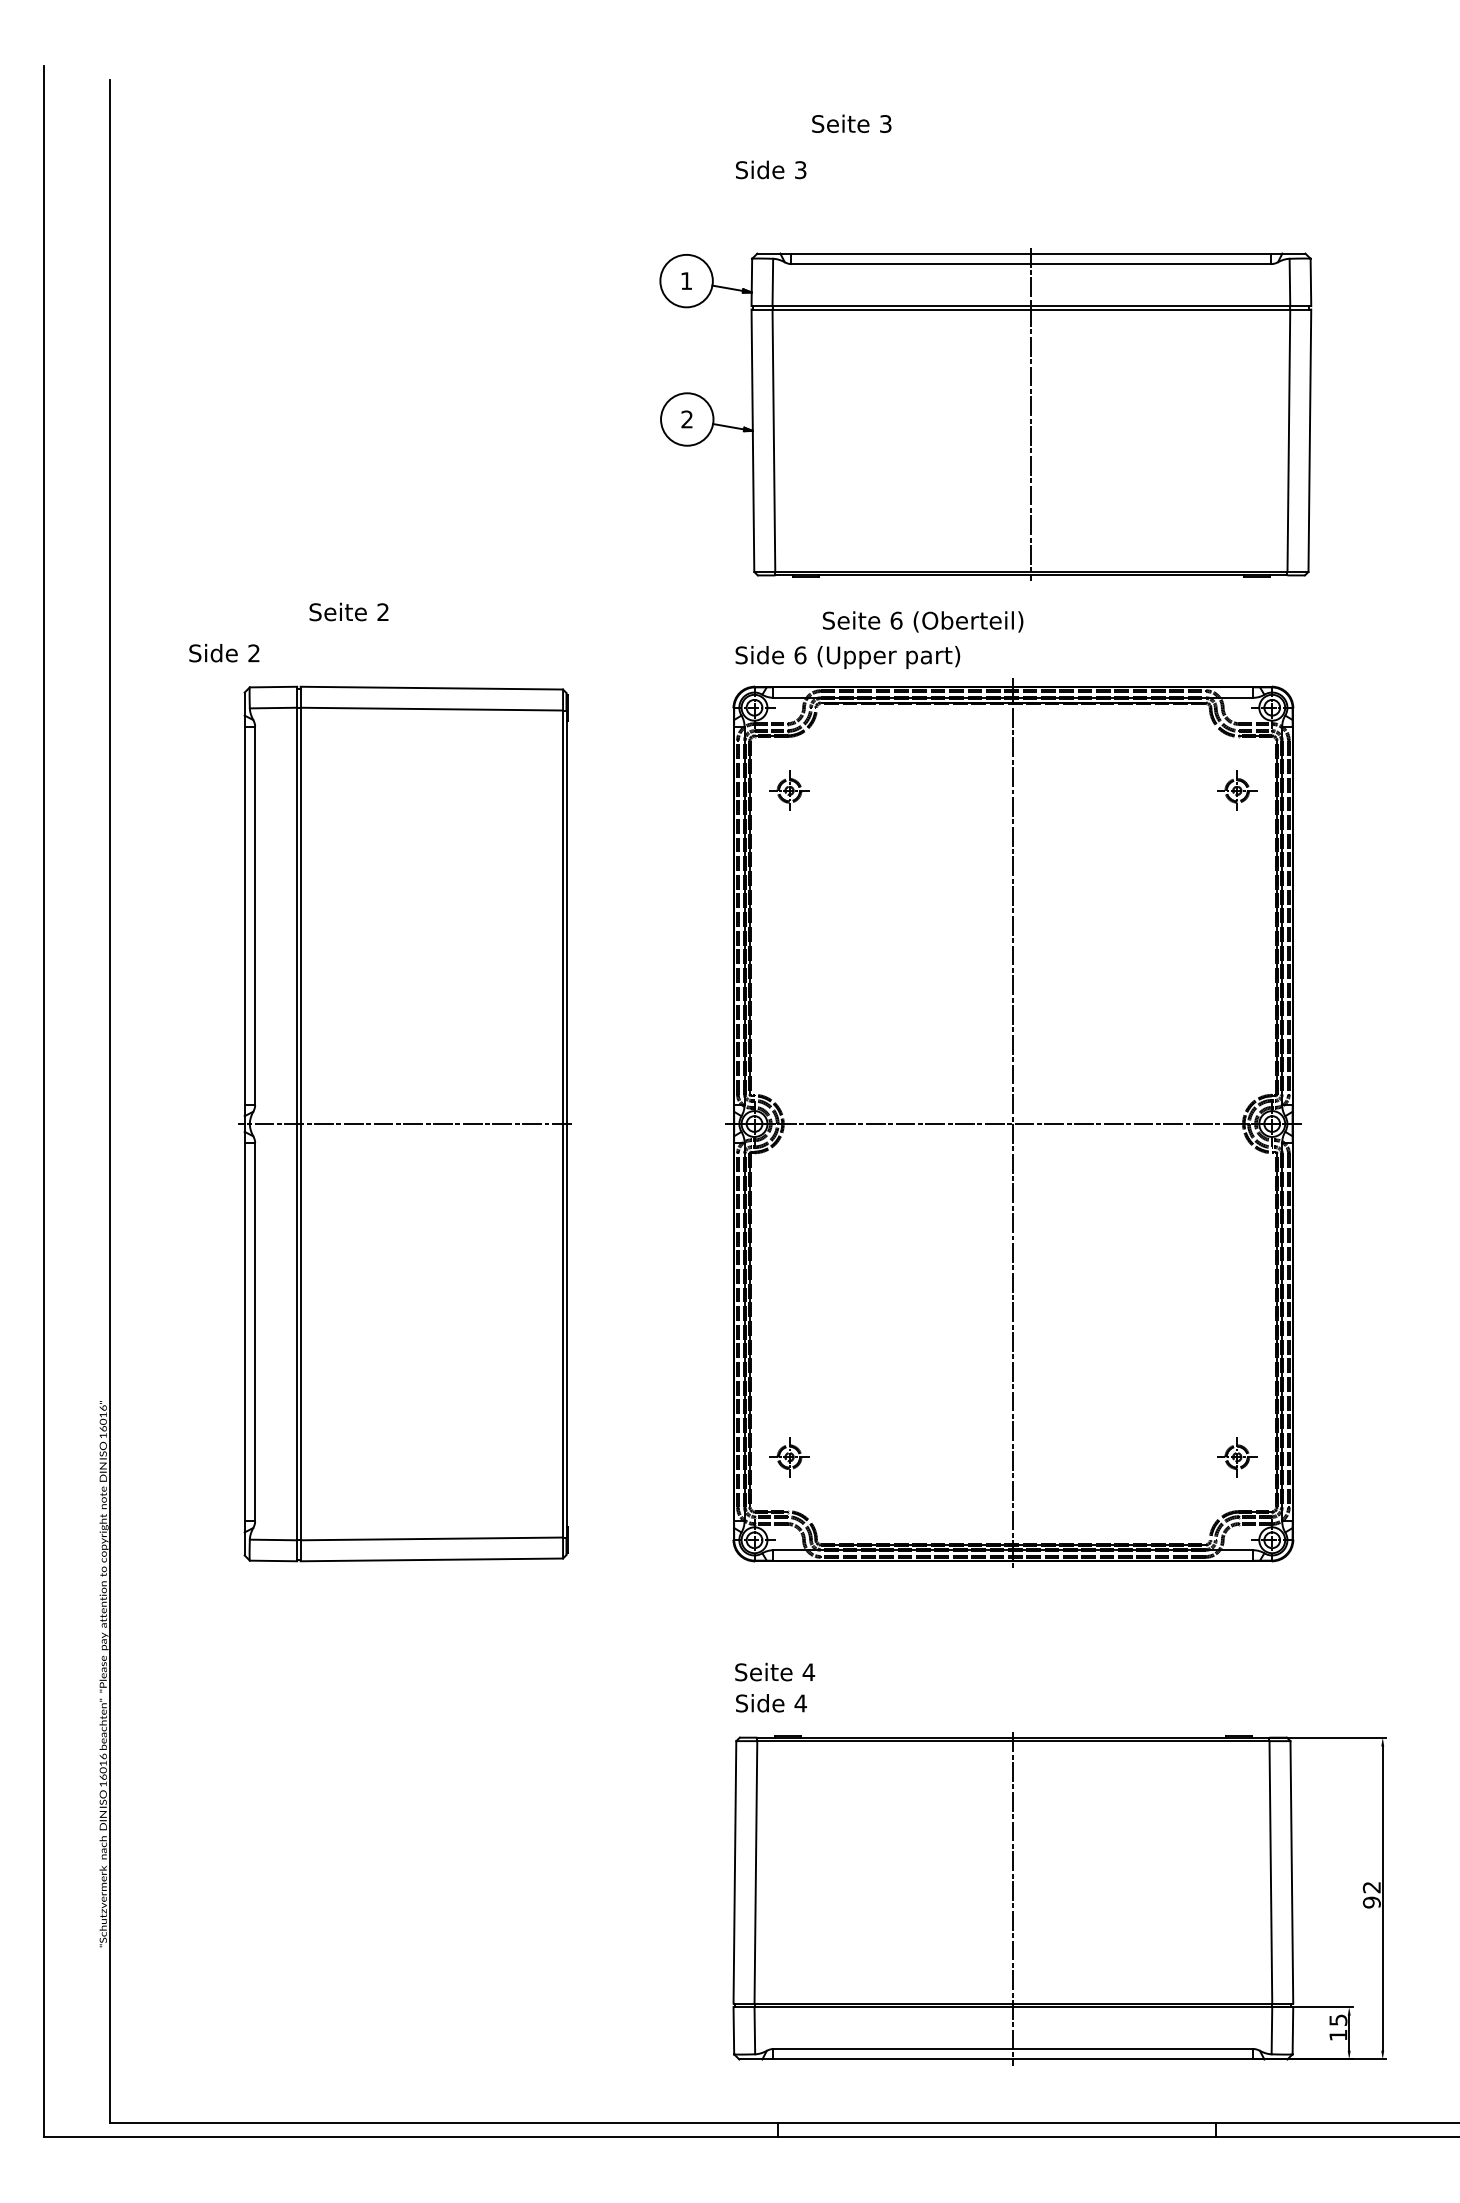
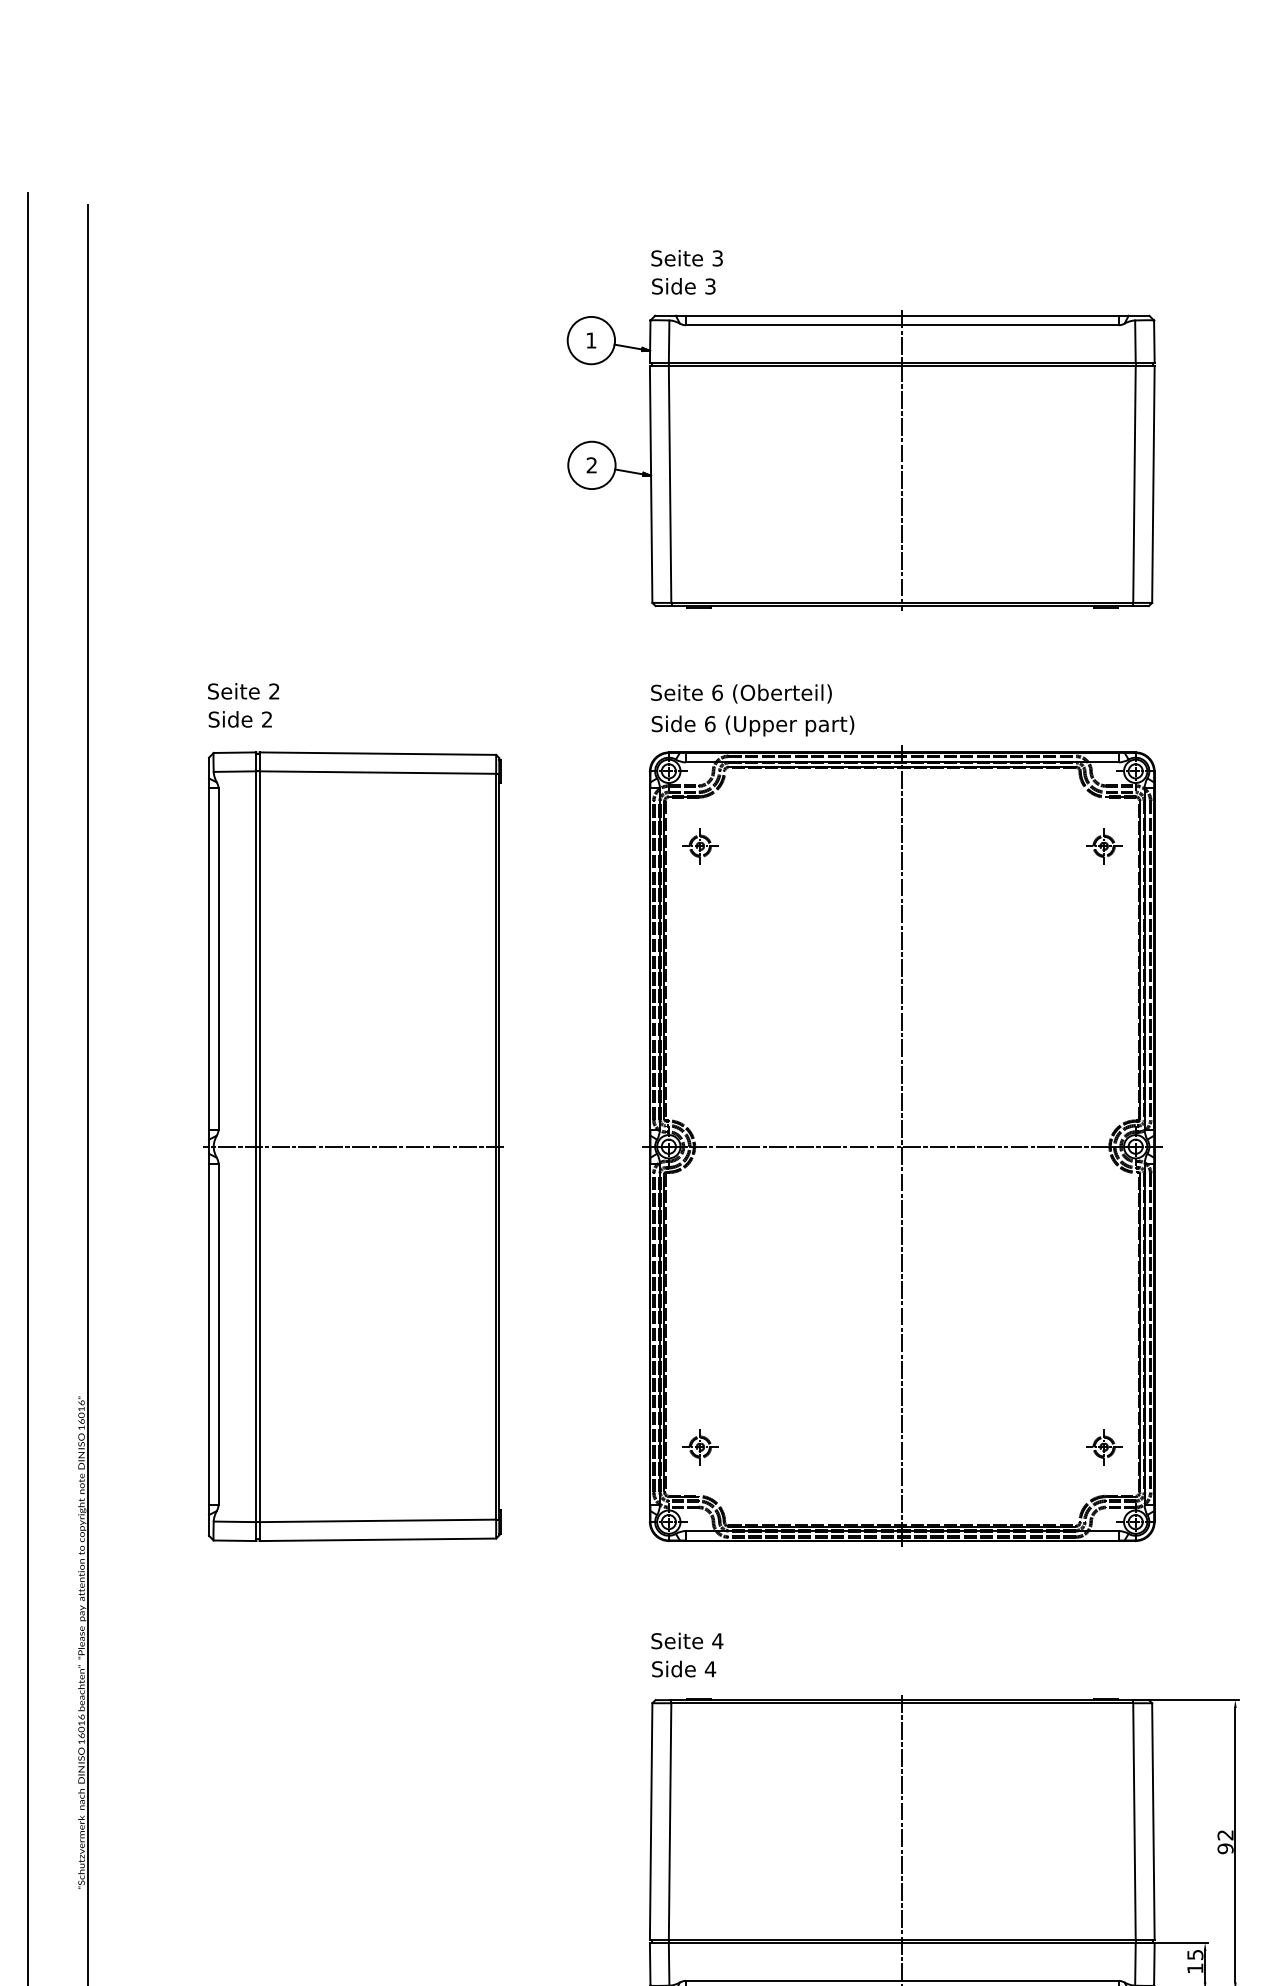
text: (851, 123) -> (686, 257), moved
part: (985, 414) -> (860, 460), moved
text: (348, 611) -> (243, 690), moved
text: (923, 621) -> (741, 693), moved
text: (224, 653) -> (240, 719), moved

